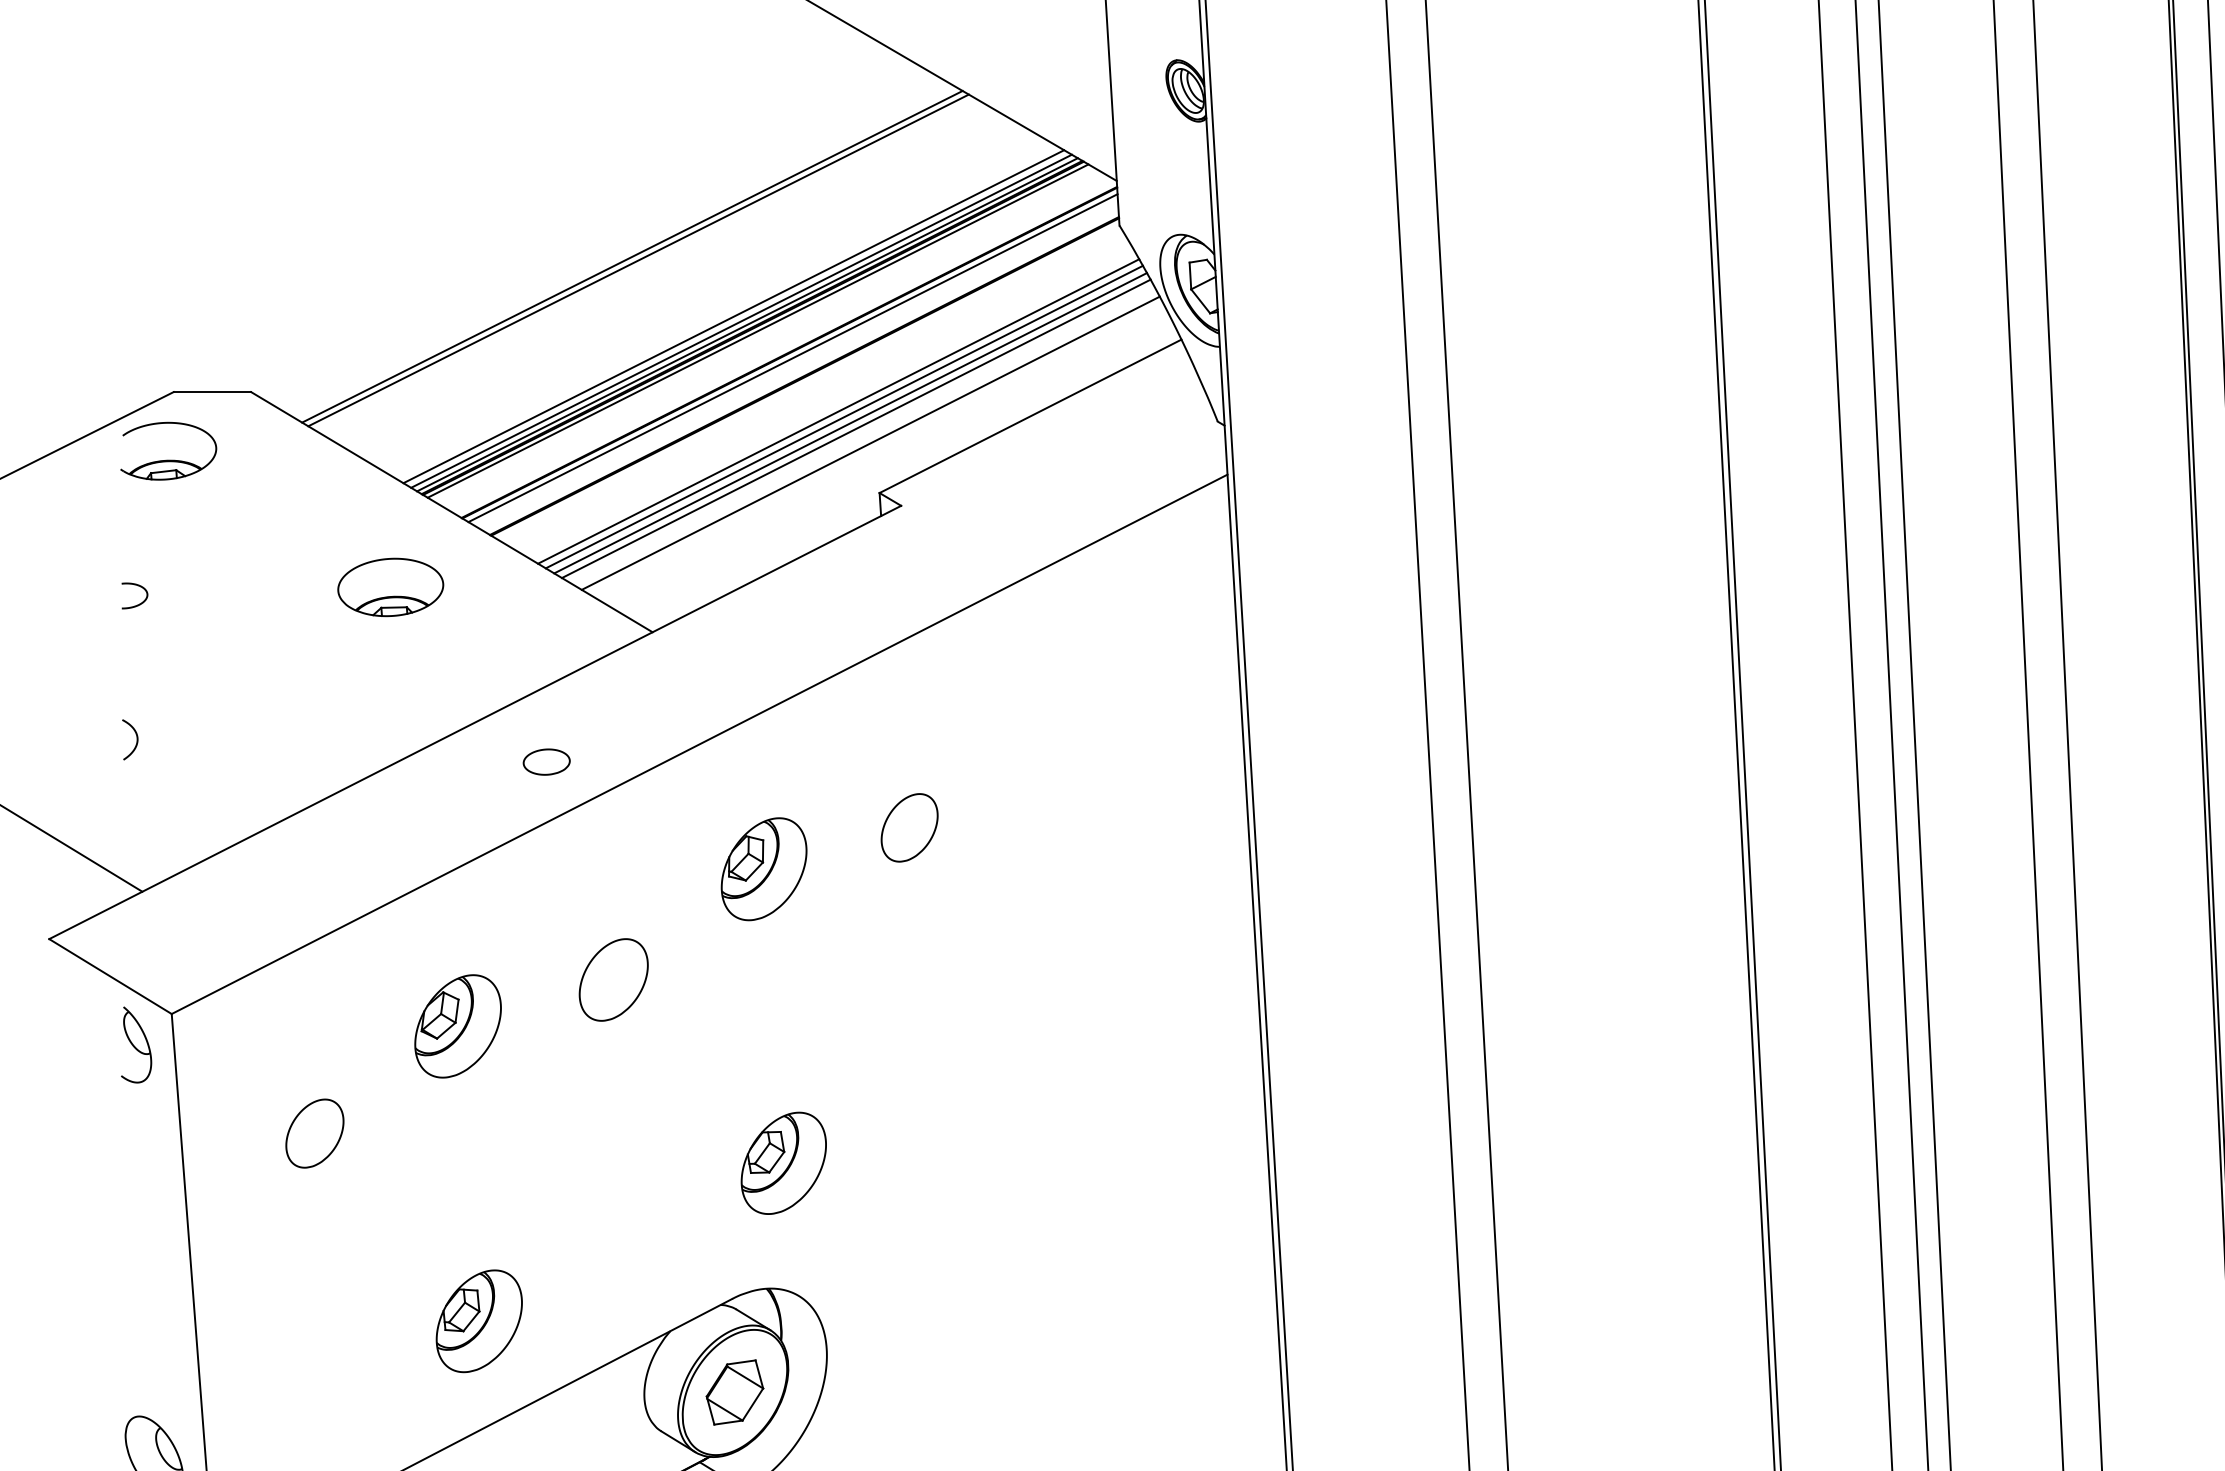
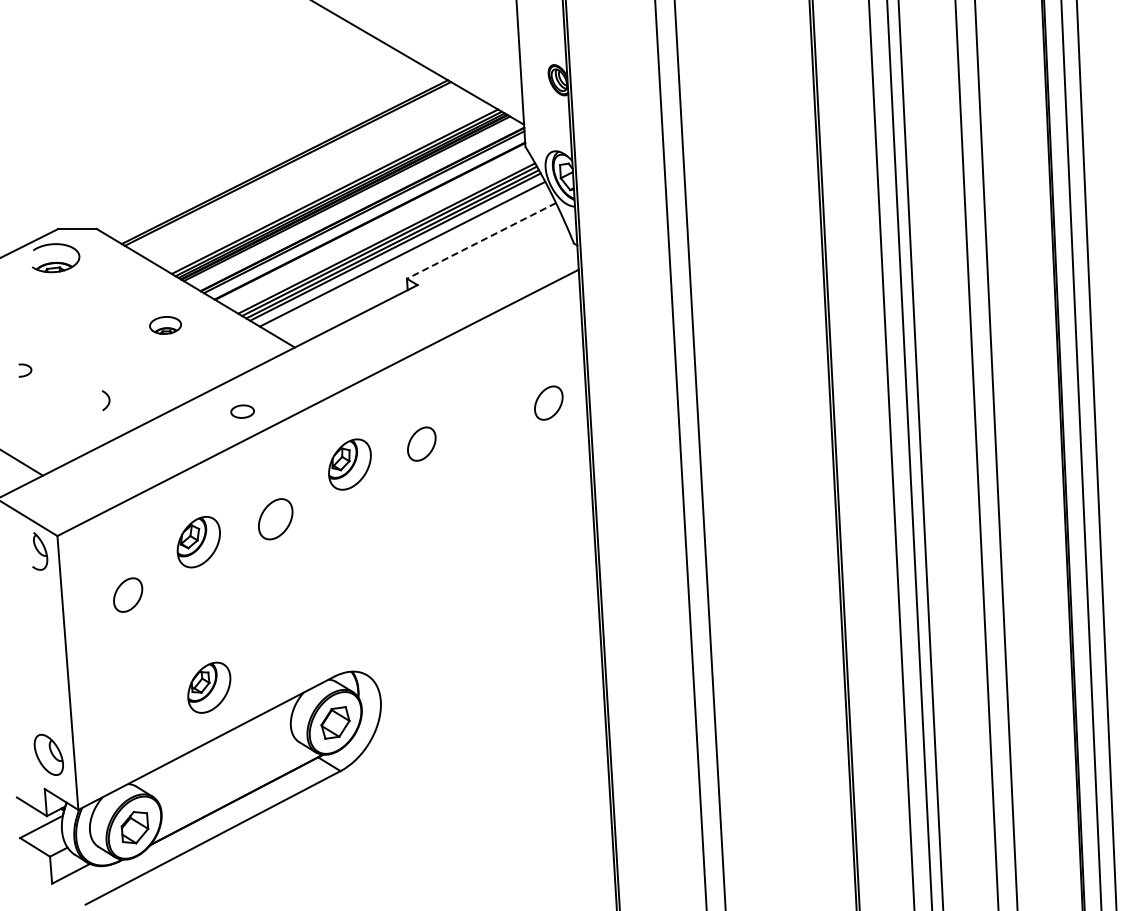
line: (1030, 415) -> (481, 240), solid -> dashed
part: (390, 587) -> (165, 325), size x0.6
curve: (139, 601) -> (27, 373), moved
curve: (135, 739) -> (108, 400), moved
part: (1166, 743) -> (548, 402), added
part: (783, 1162) -> (359, 609), removed

